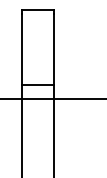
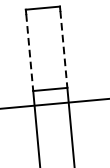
line: (22, 49) -> (30, 52), solid -> dashed
line: (53, 49) -> (63, 49), solid -> dashed

